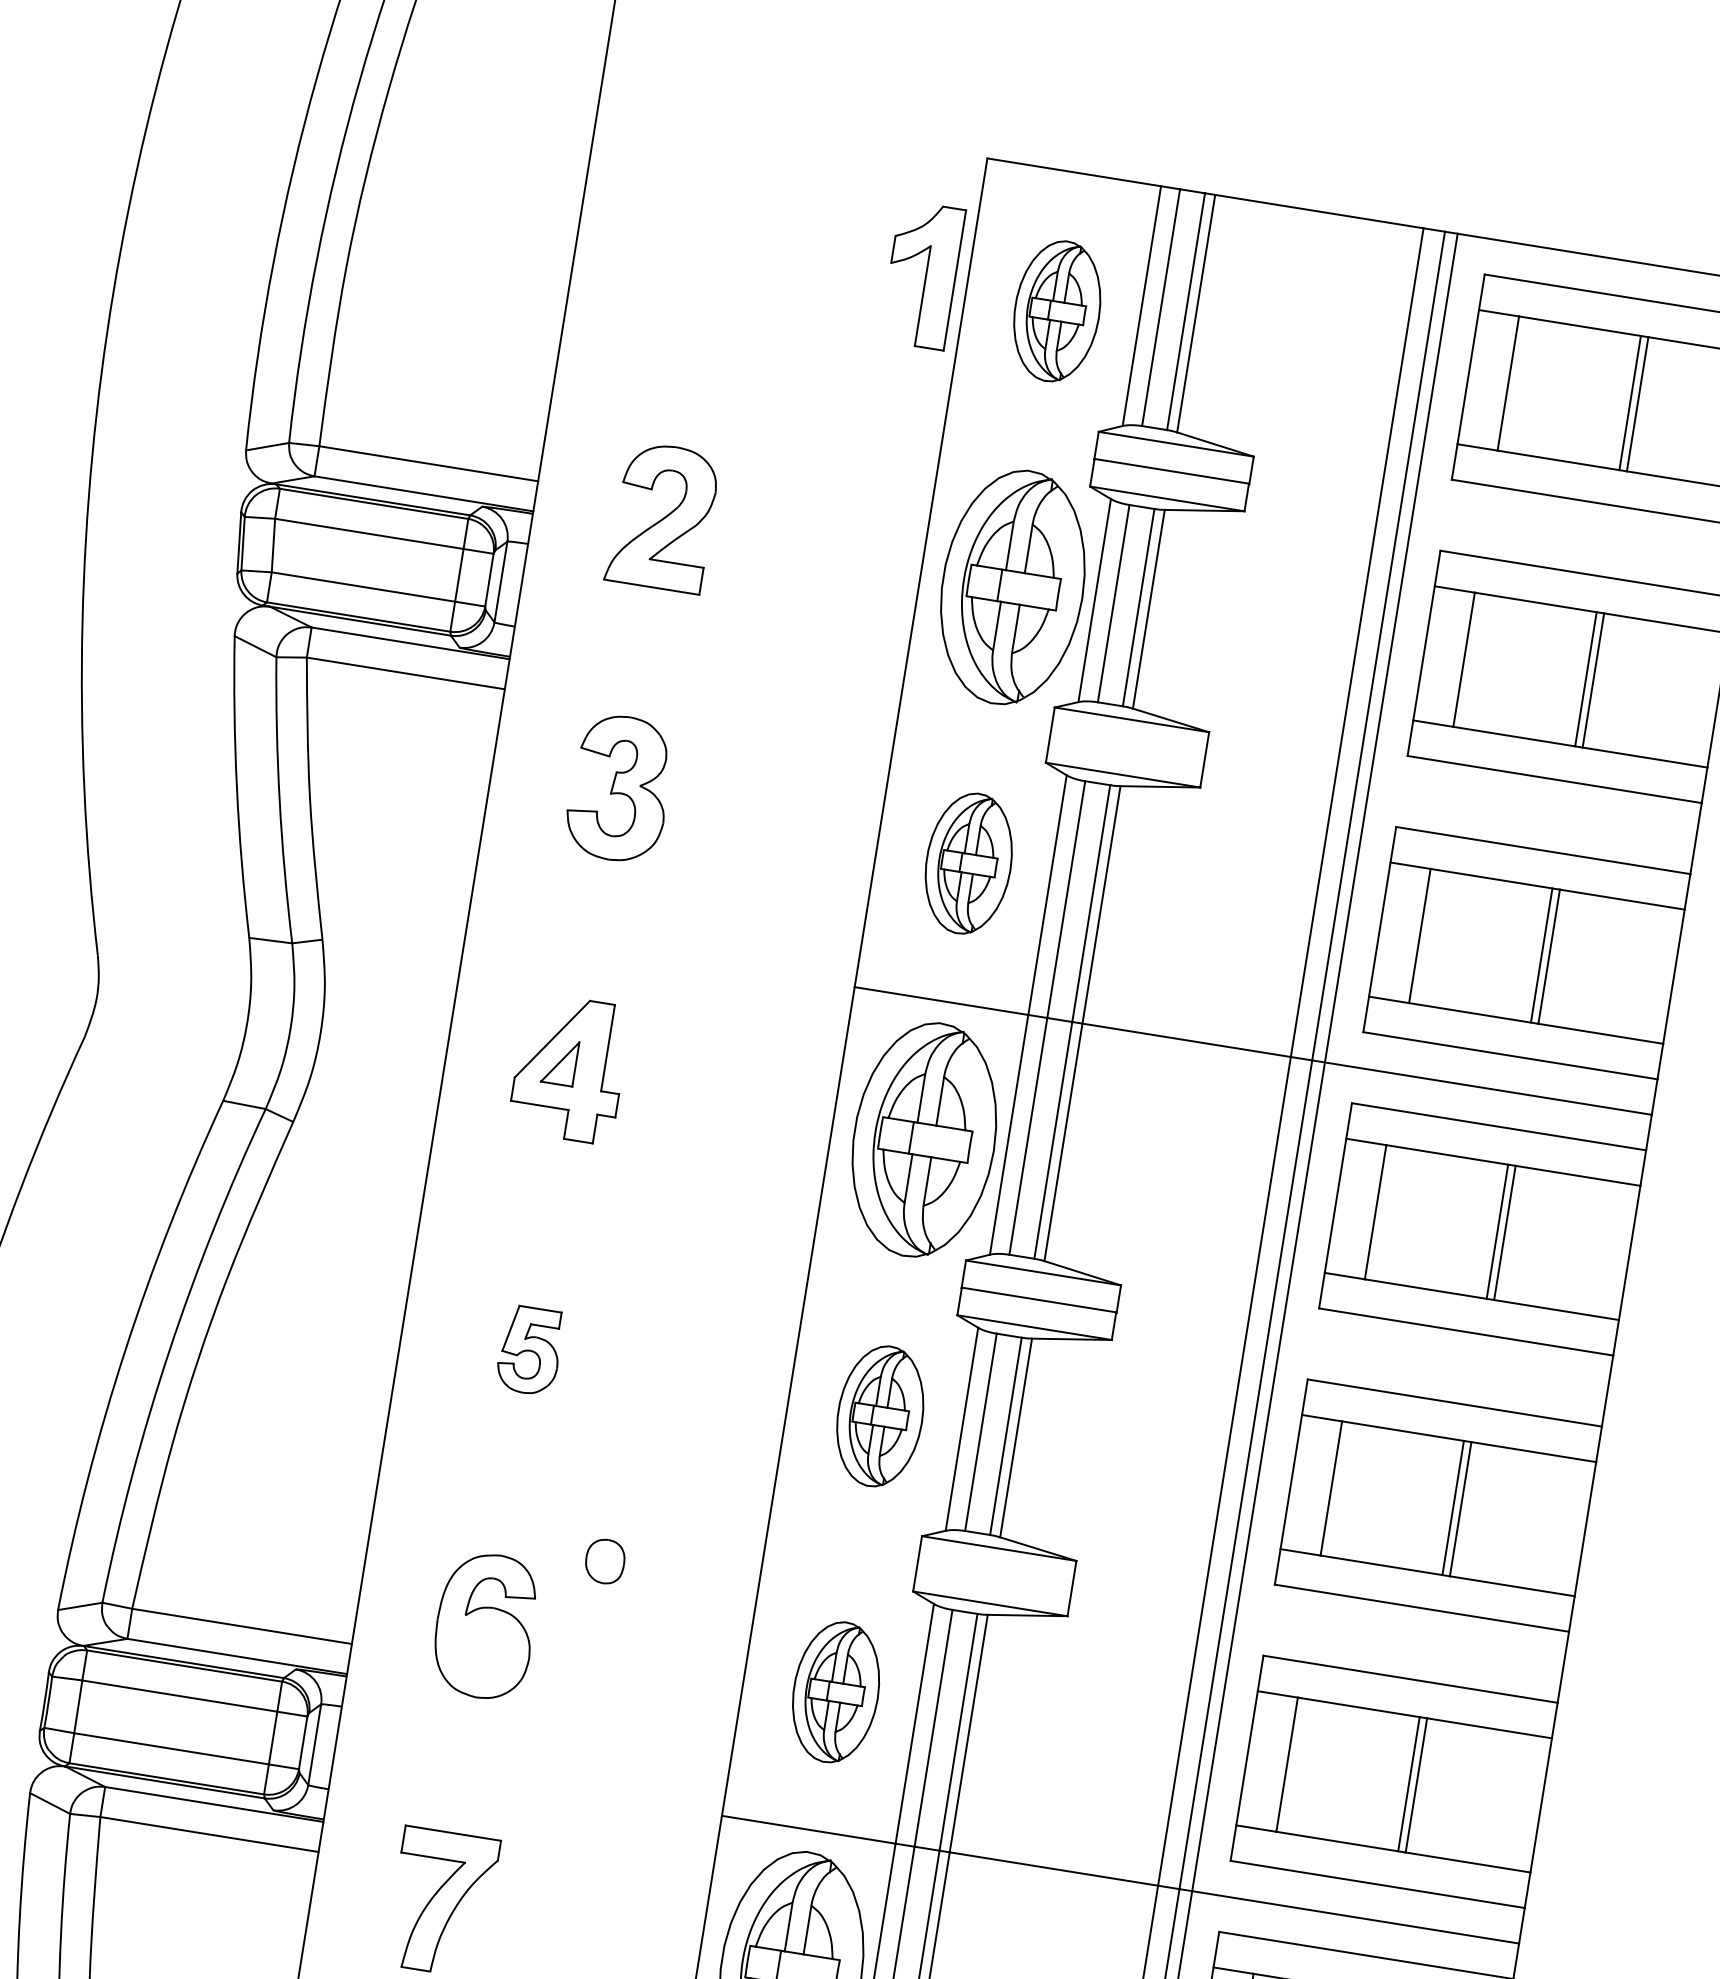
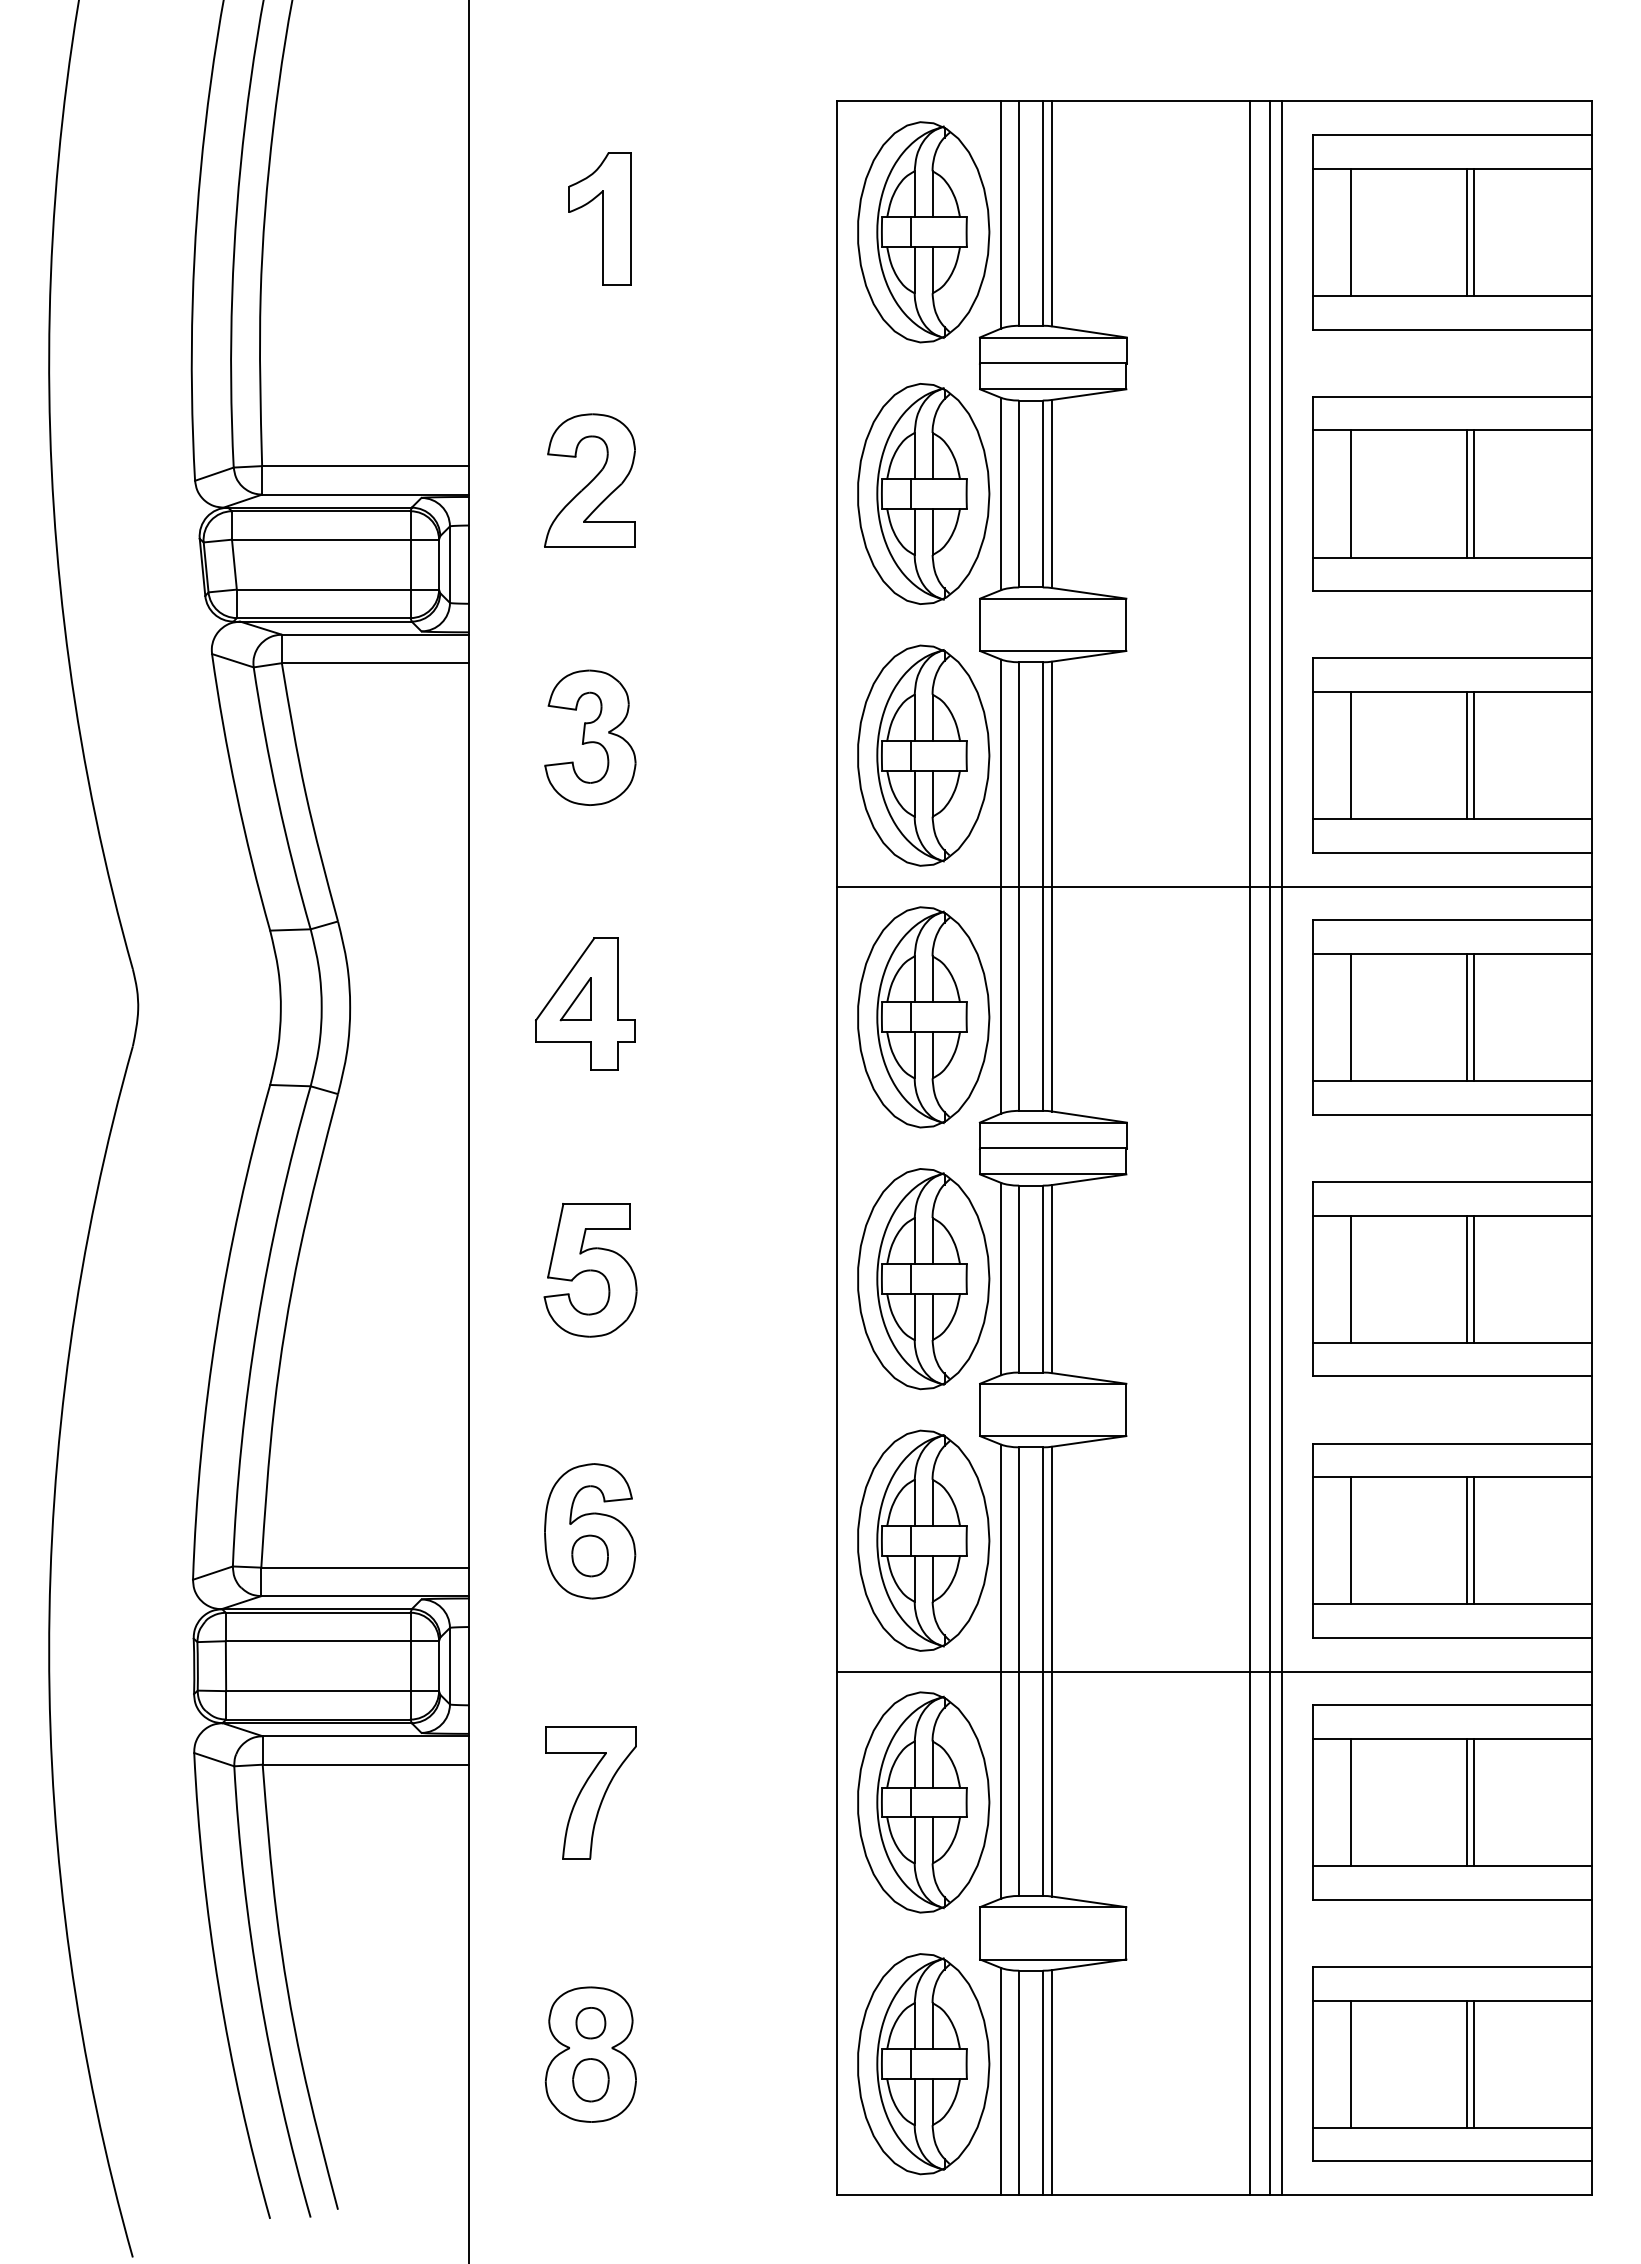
part: (922, 274) -> (599, 218), moved
part: (1056, 311) -> (923, 232), size x1.67
part: (968, 863) -> (923, 755), size x1.67
part: (529, 1350) -> (590, 1270), size x1.67
part: (879, 1416) -> (923, 1279), size x1.67
part: (604, 1560) -> (589, 1555), moved
part: (835, 1692) -> (923, 1540), size x1.67

